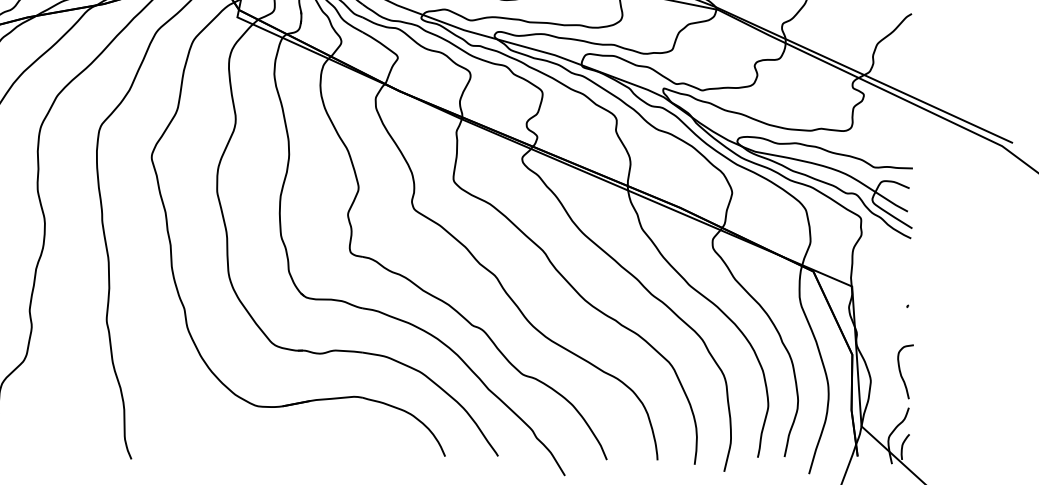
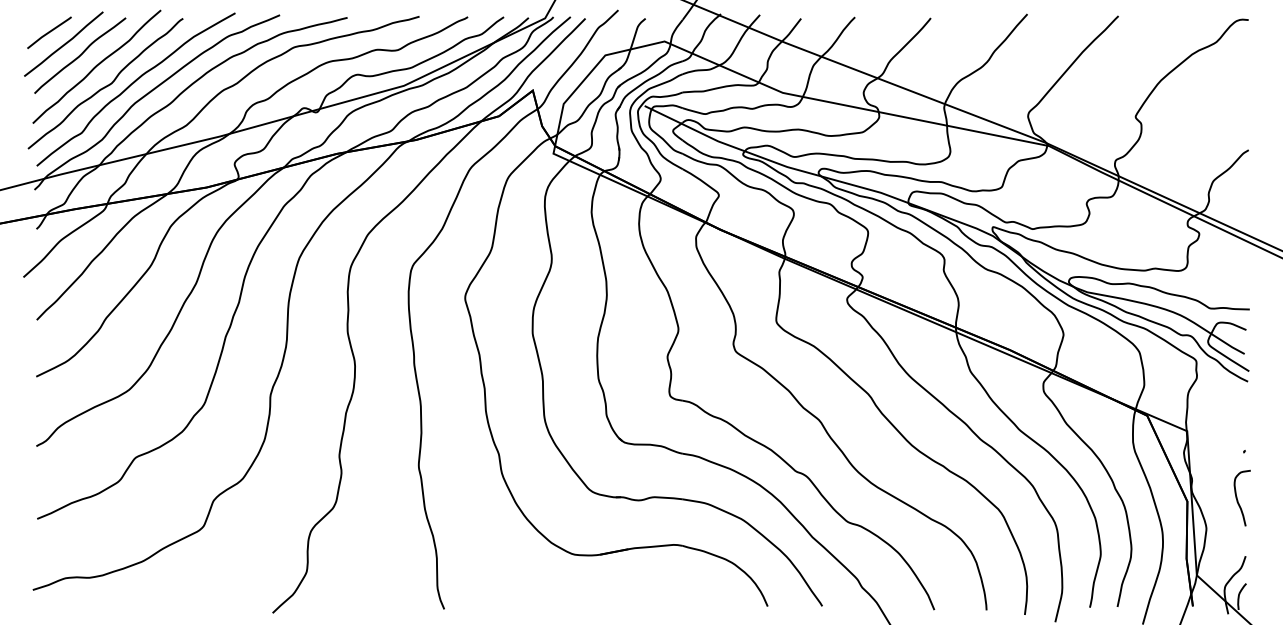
curve: (900, 371) -> (1237, 497), moved

